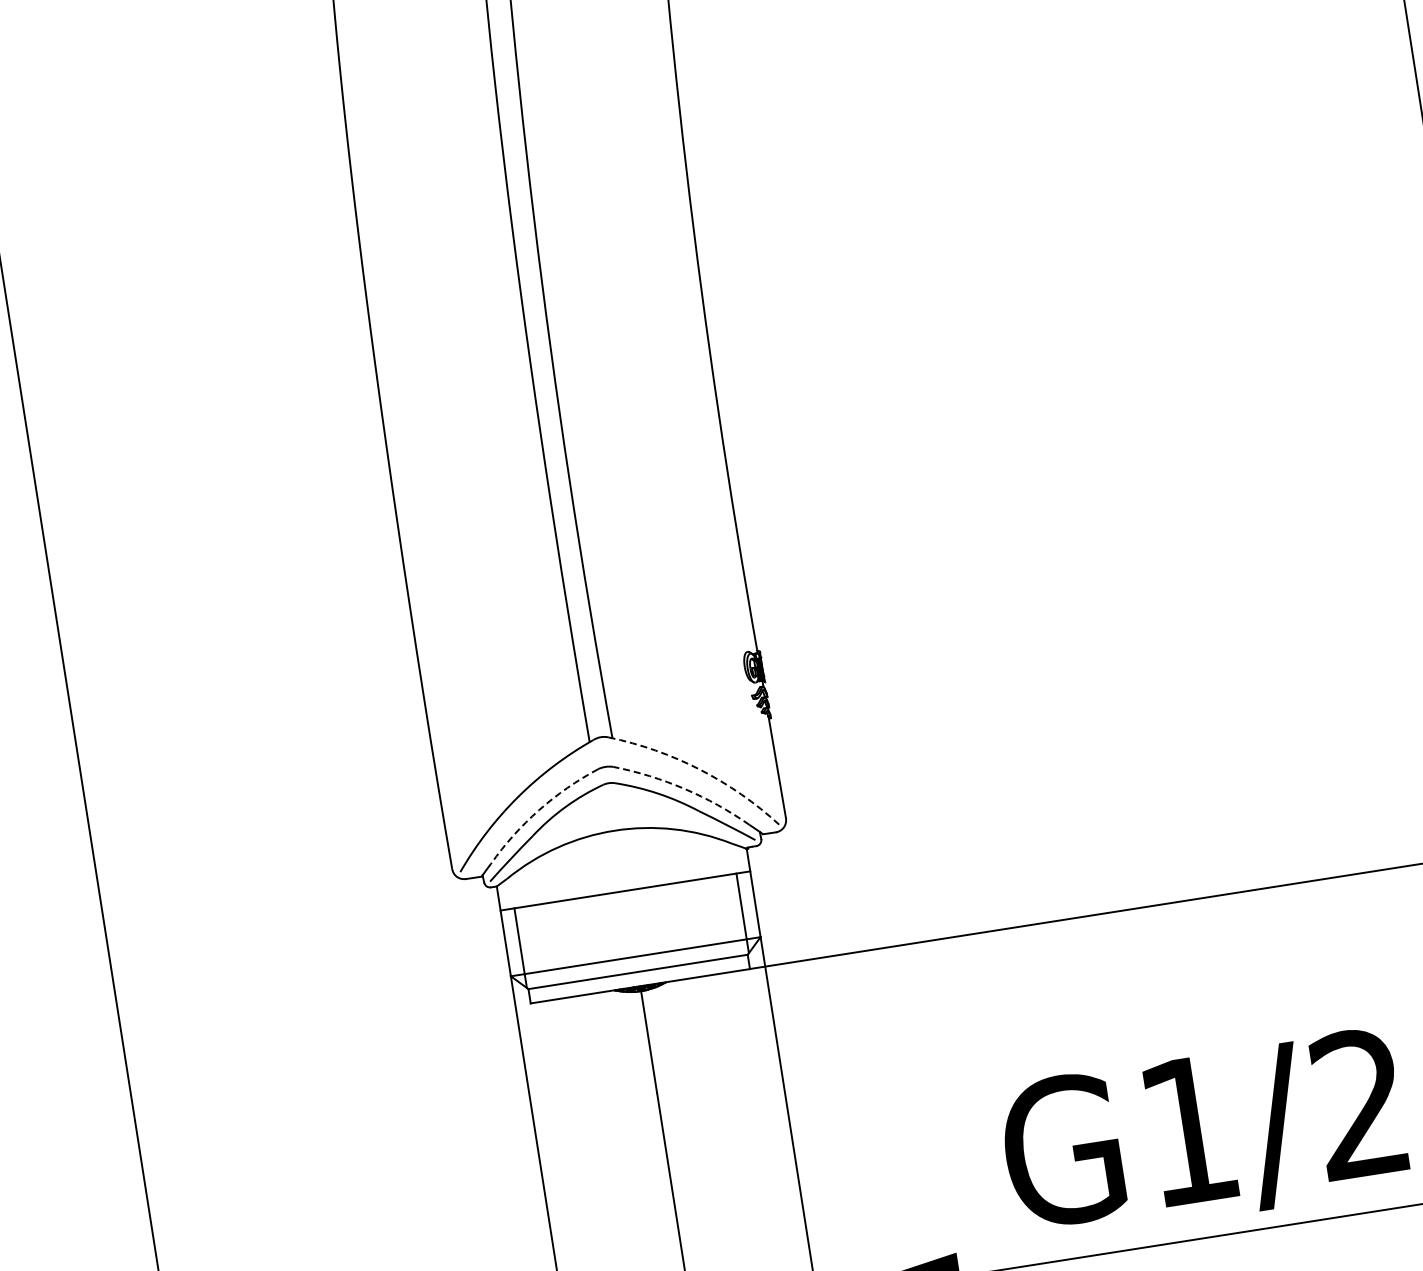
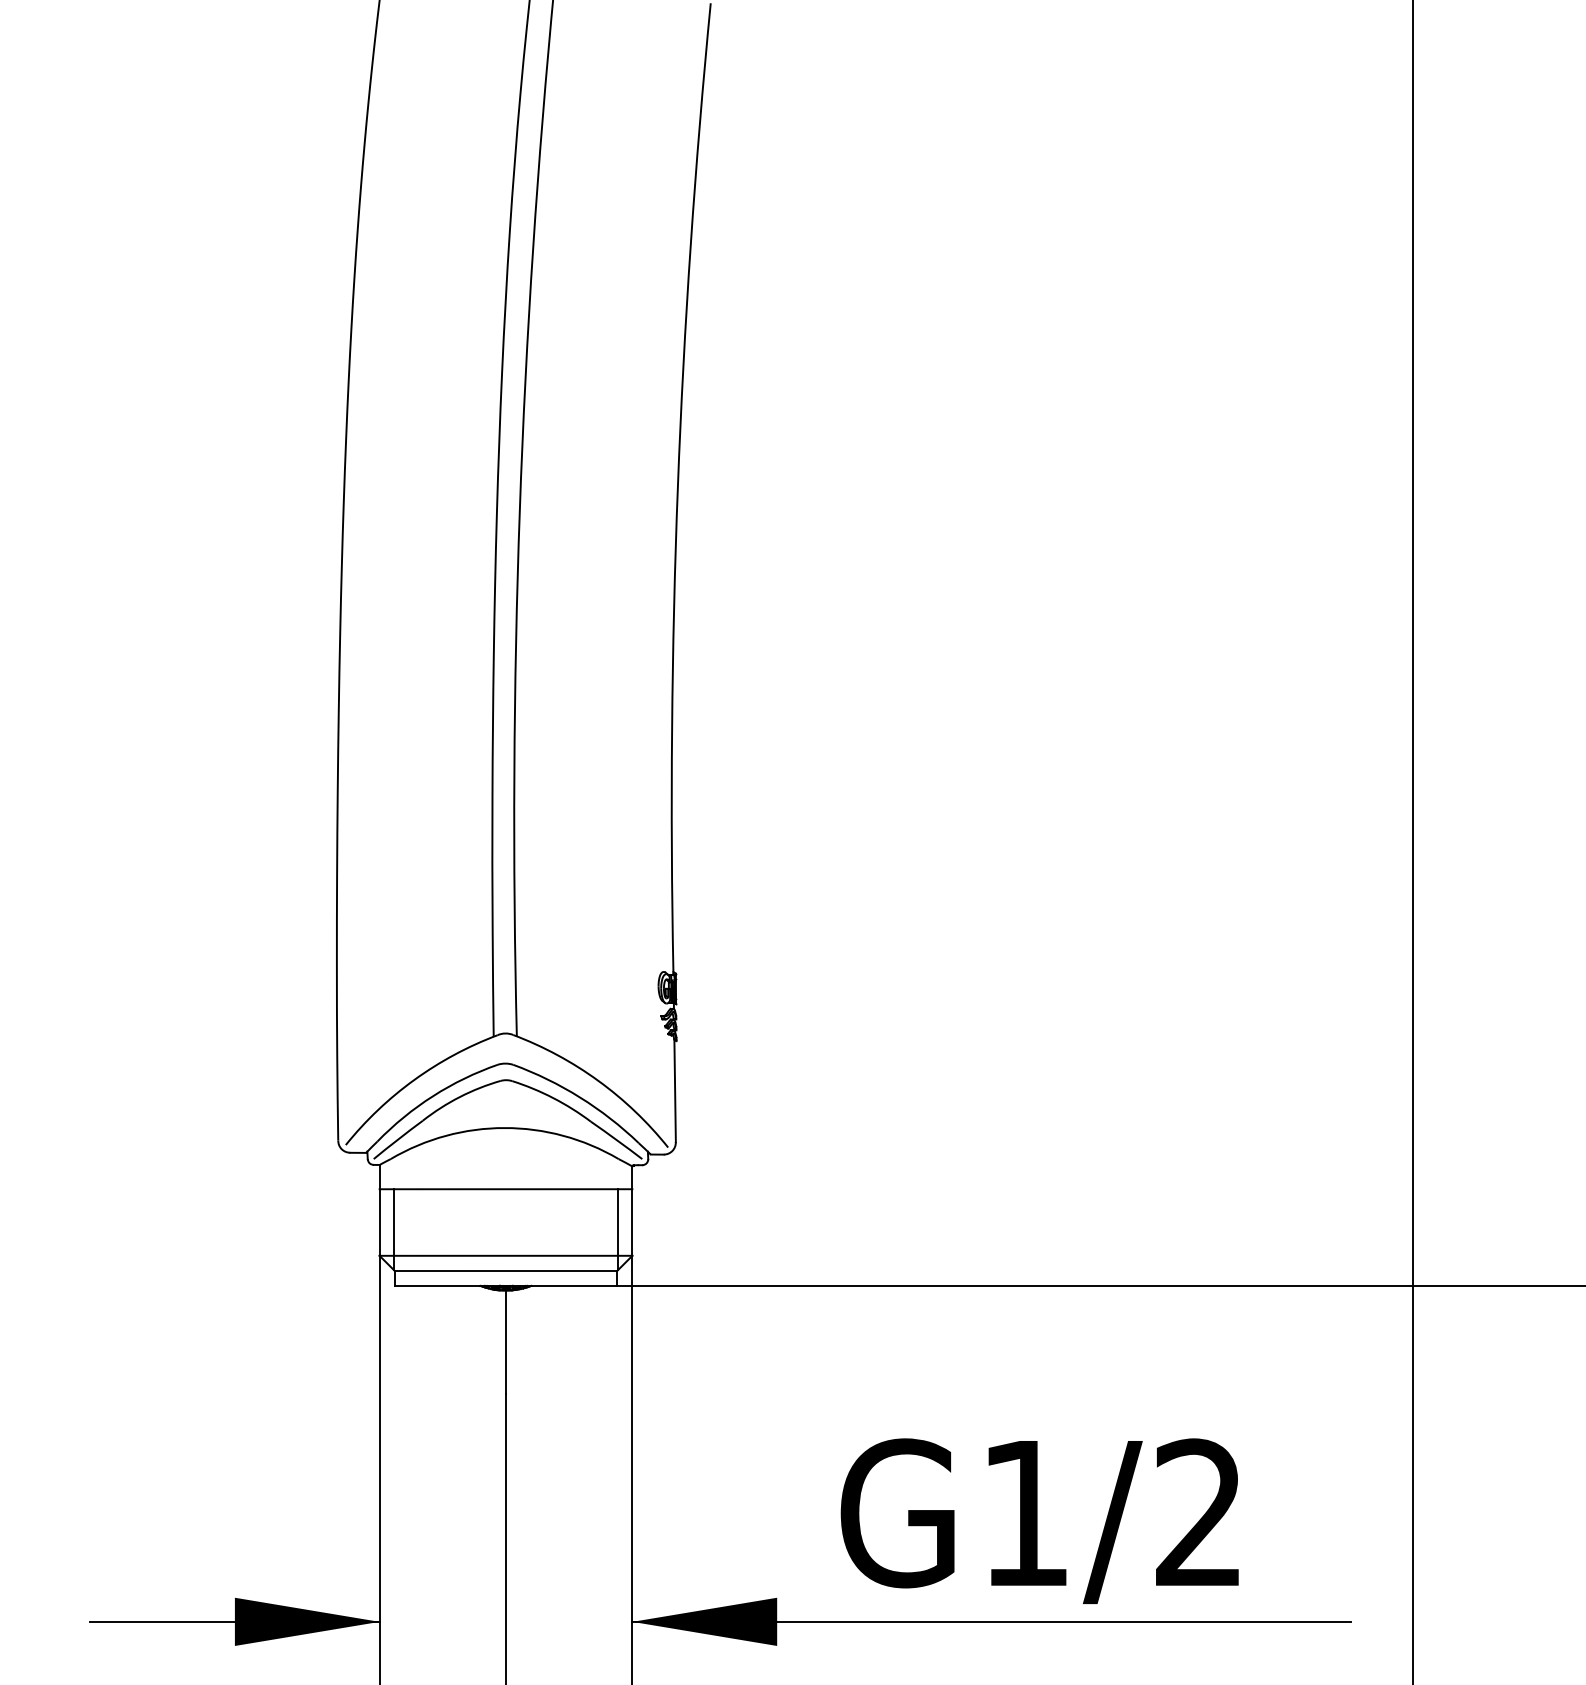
arc: (699, 769) -> (598, 1080), dashed -> solid
arc: (684, 788) -> (580, 1097), dashed -> solid
arc: (539, 810) -> (433, 1096), dashed -> solid

